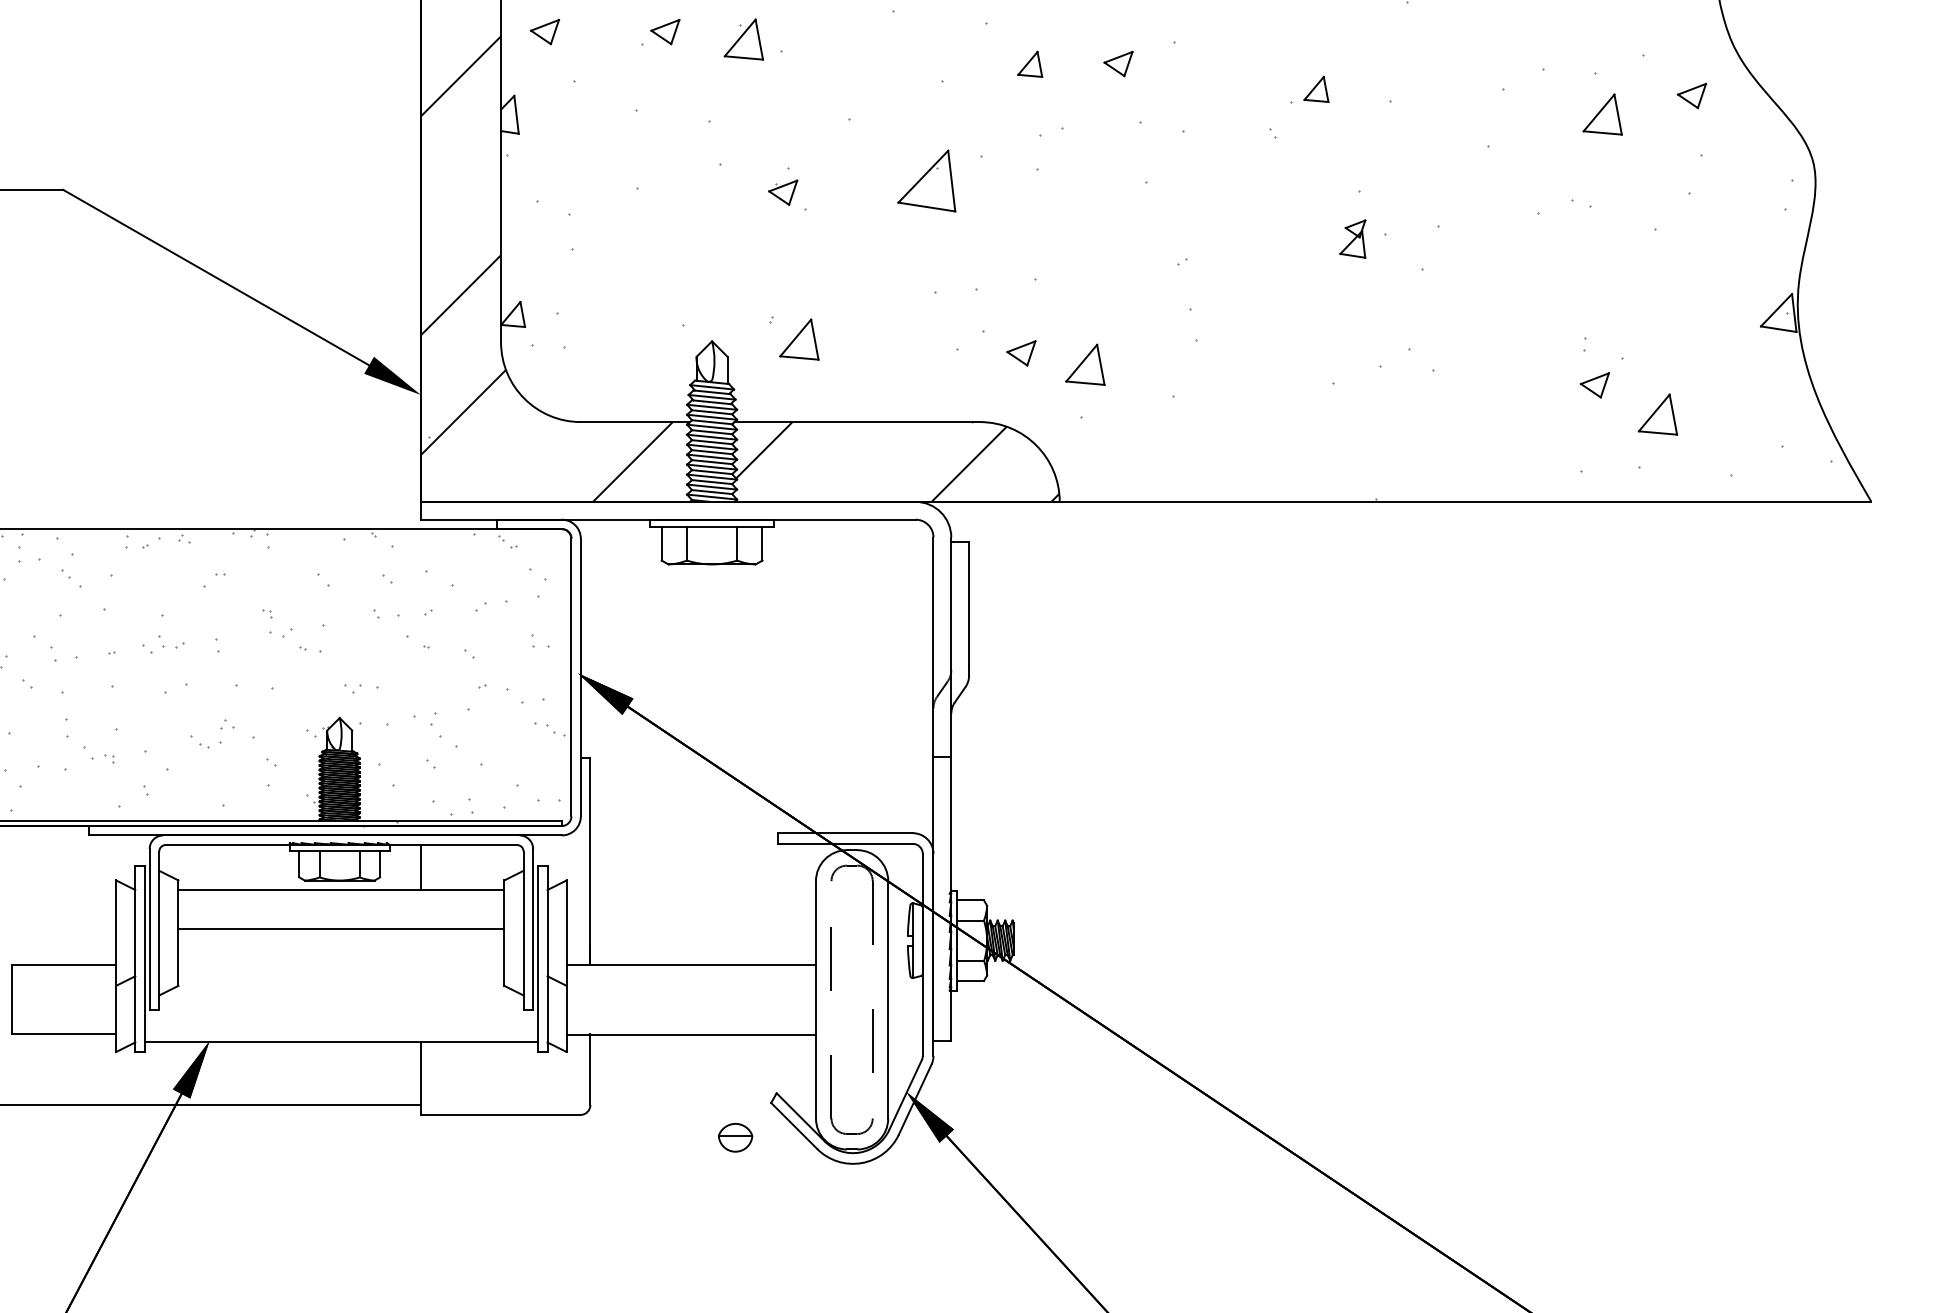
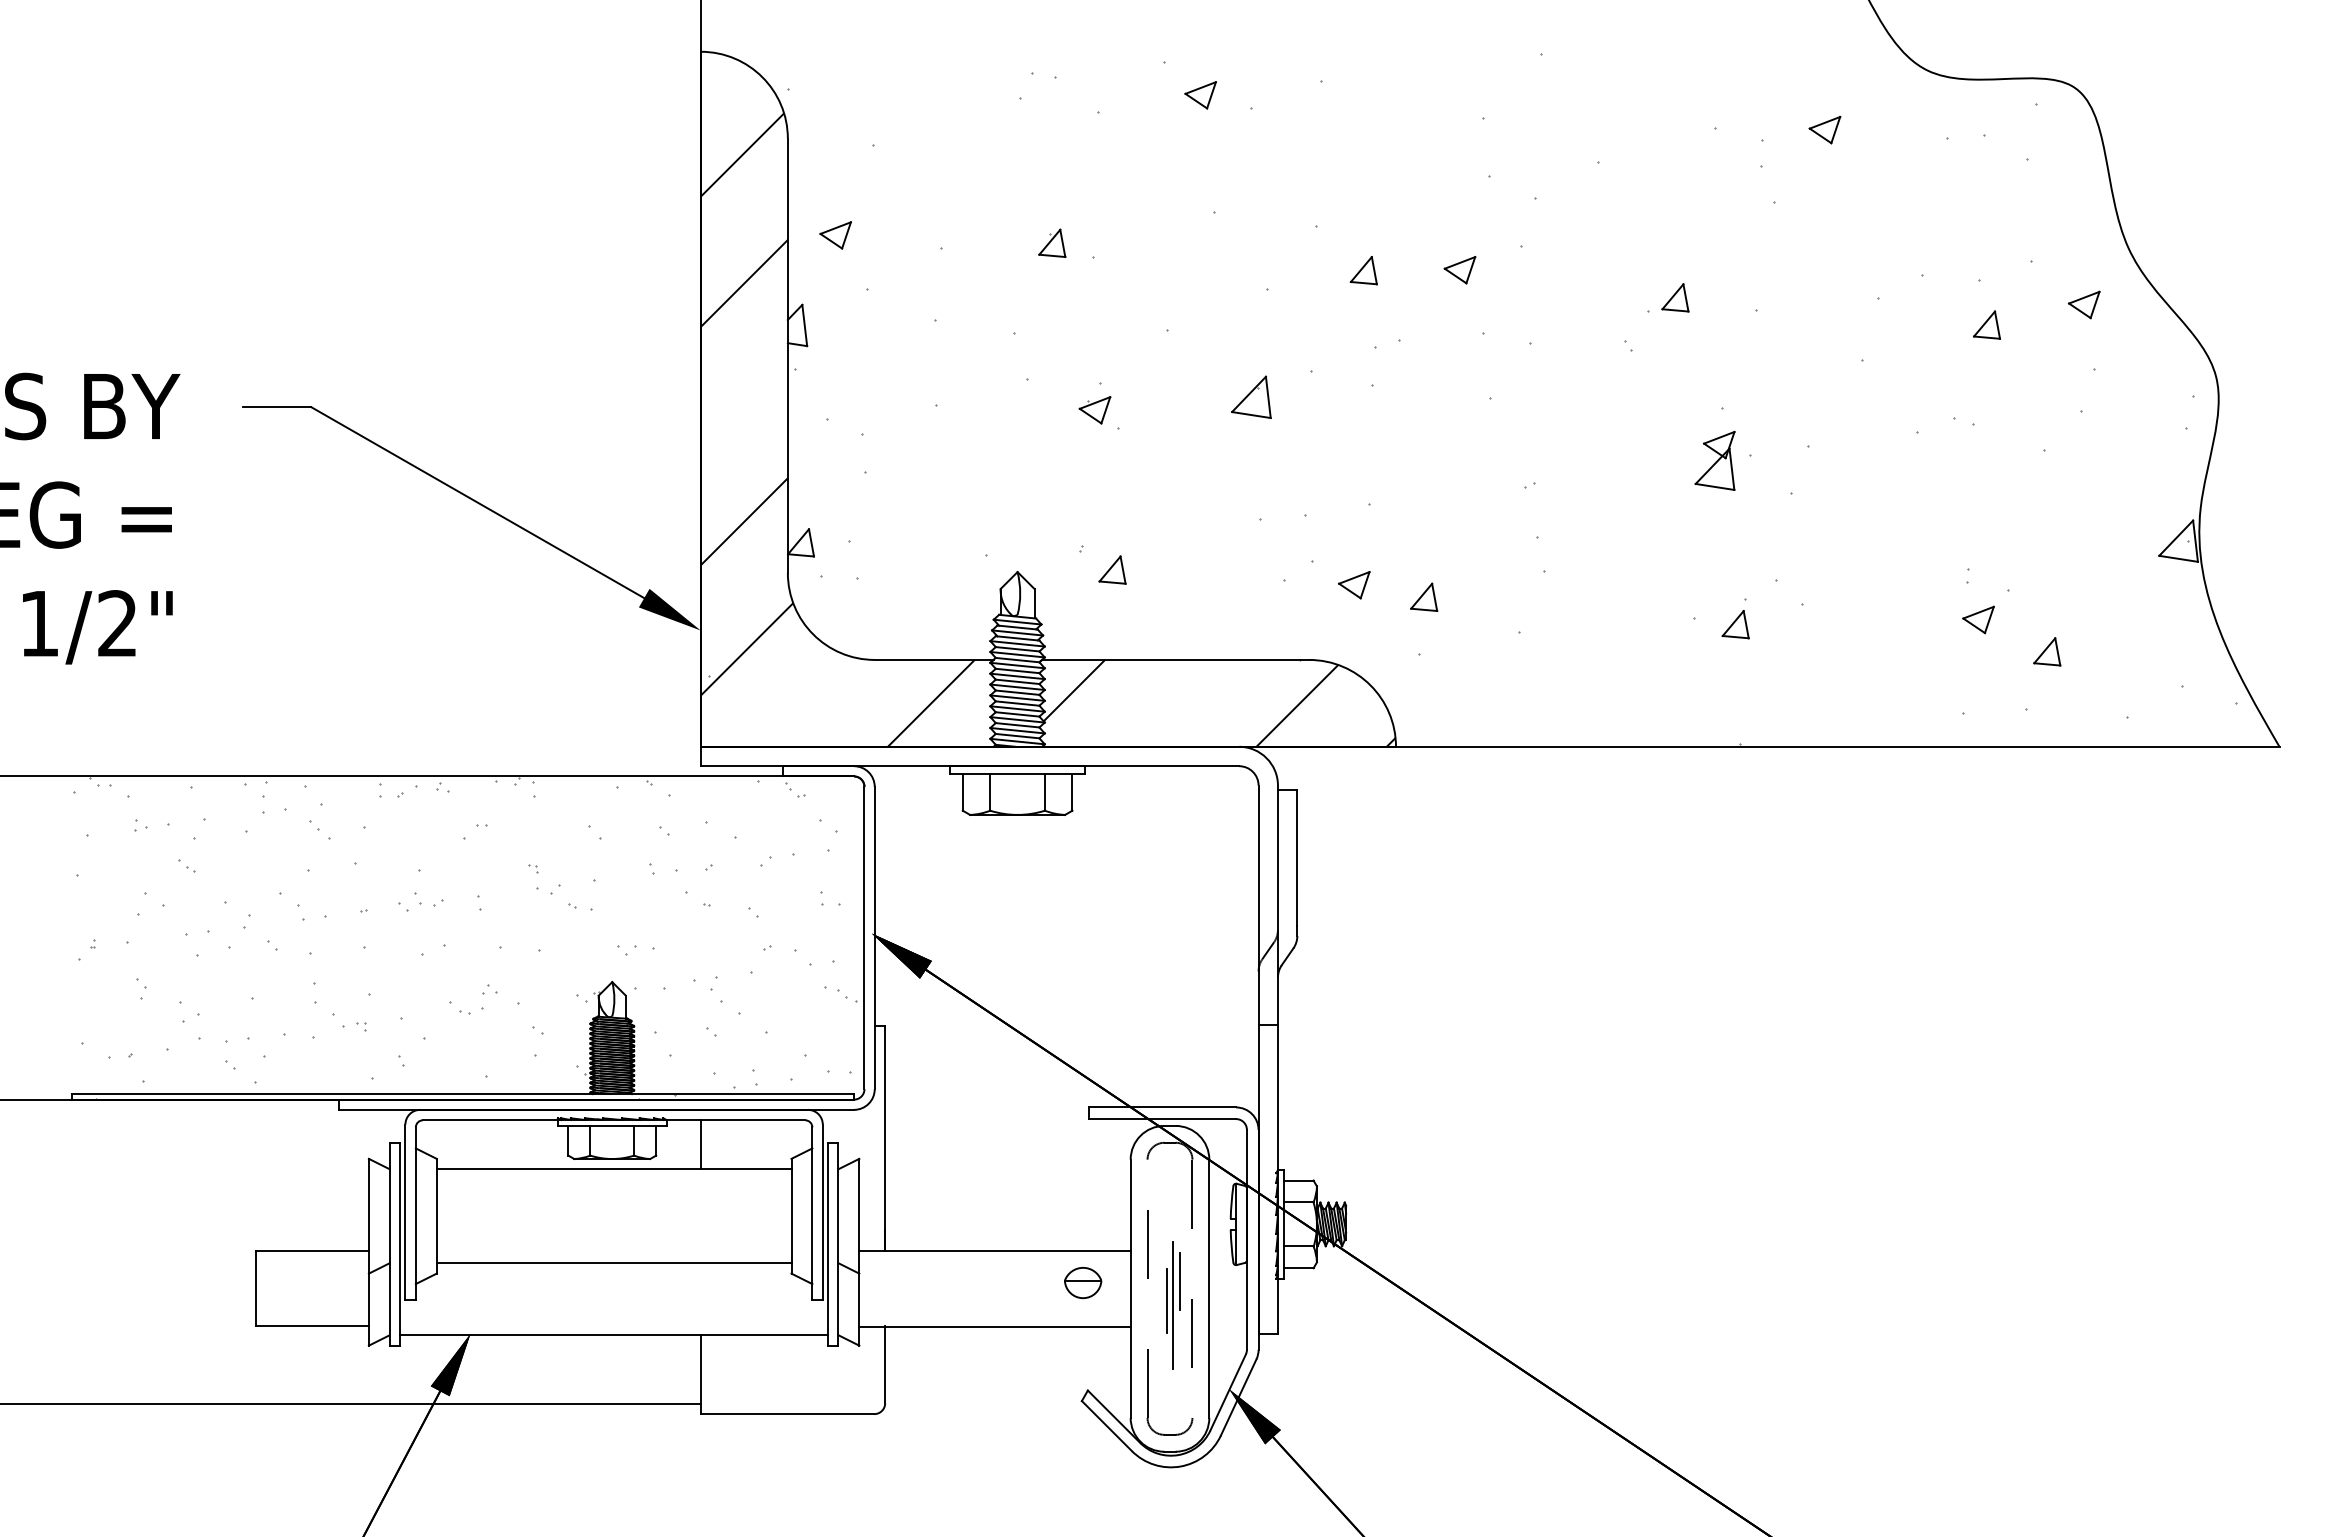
part: (665, 32) -> (966, 235), removed
part: (744, 38) -> (1052, 242), size x0.62
part: (1602, 113) -> (1986, 324), size x0.62
part: (926, 180) -> (1251, 396), size x0.62
part: (1352, 238) -> (1714, 460), size x1.43
part: (799, 338) -> (1112, 569), size x0.62
part: (1085, 363) -> (1424, 596), size x0.62
part: (1371, 389) -> (1735, 624), added
part: (1658, 414) -> (2047, 651), size x0.62
line: (340, 929) -> (613, 1263), moved
line: (861, 993) -> (1180, 1281), added
line: (848, 1010) -> (1166, 1300), added
line: (855, 1015) -> (1173, 1305), added
part: (735, 1138) -> (1083, 1283), moved

